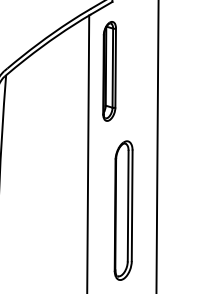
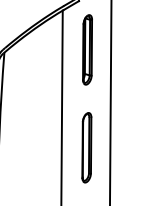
part: (109, 71) -> (87, 49), moved
part: (123, 210) -> (86, 147), size x0.71

